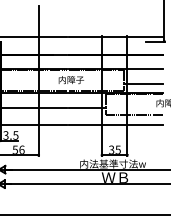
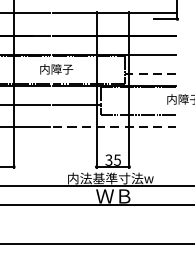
line: (143, 83) -> (150, 73), solid -> dashed
line: (116, 124) -> (115, 127), solid -> dashed

